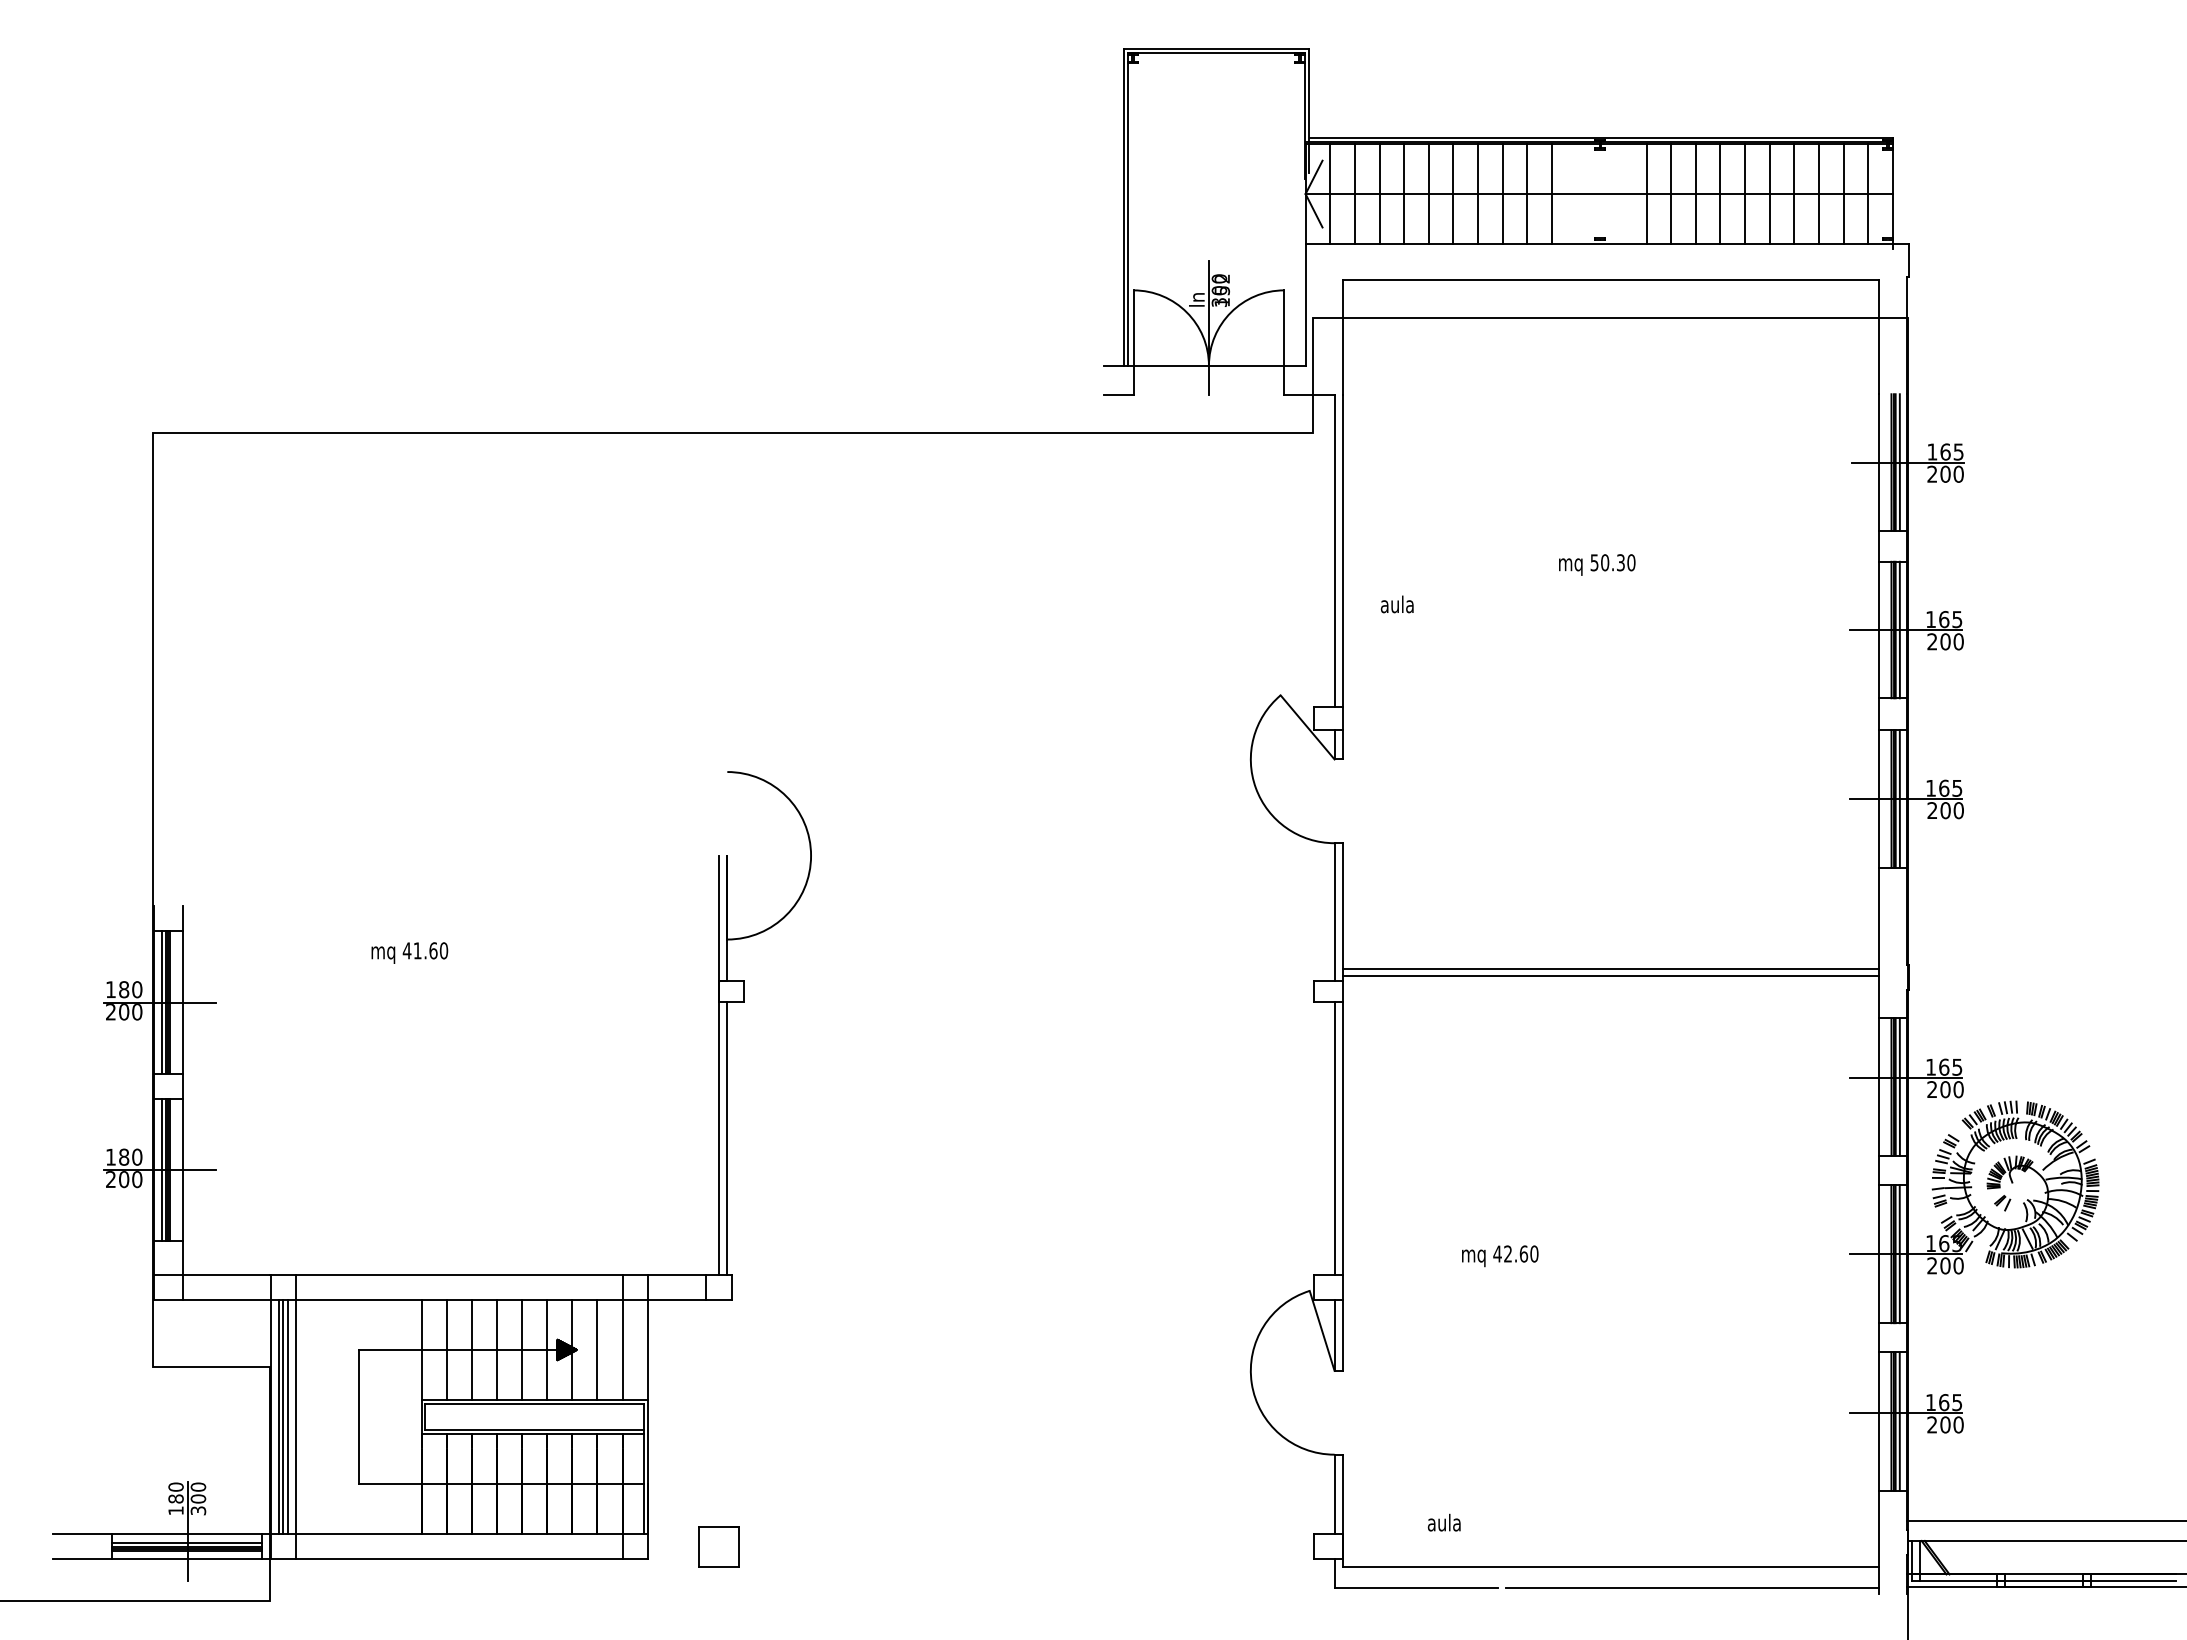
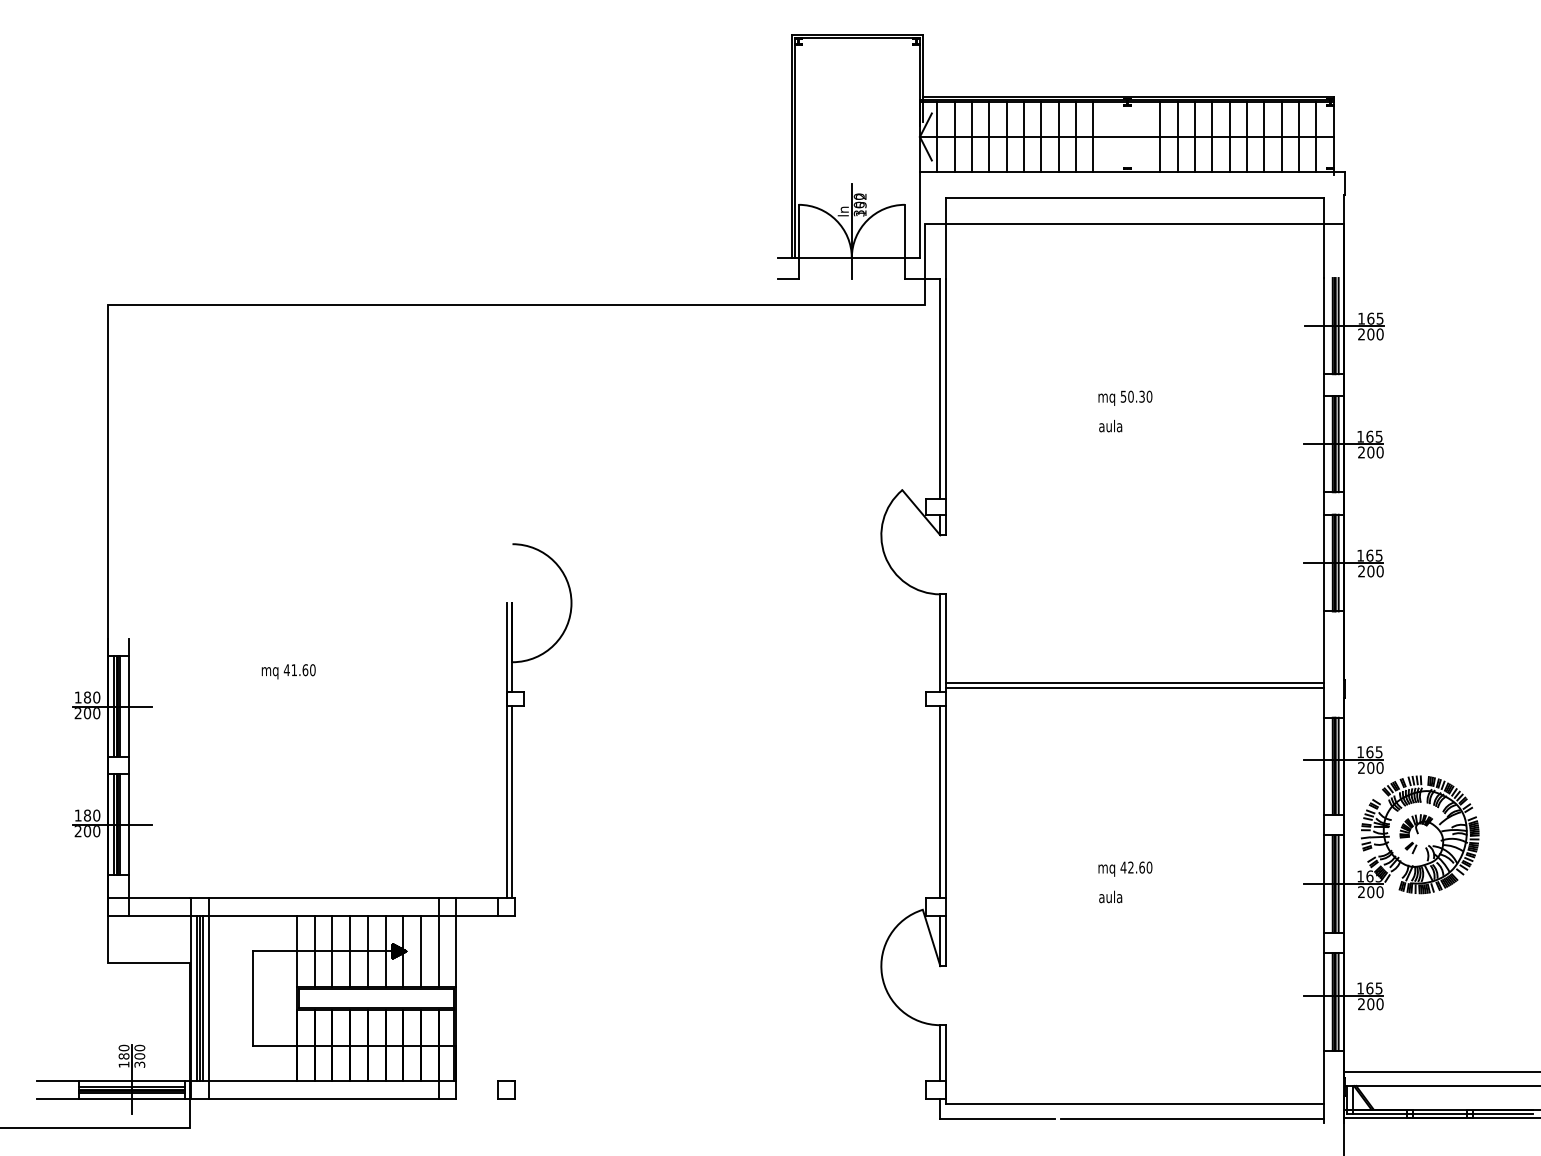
text: (1396, 604) -> (1110, 426), moved
text: (1500, 1256) -> (1125, 869), moved
text: (1443, 1522) -> (1110, 896), moved
part: (718, 1546) -> (506, 1089), size x0.62

